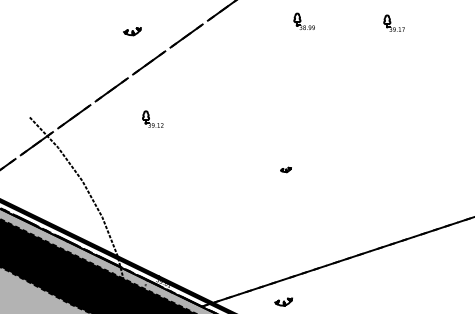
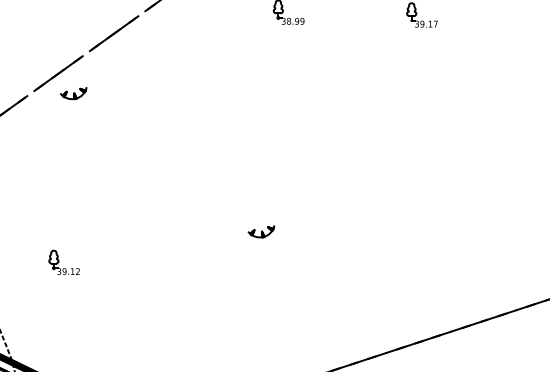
part: (132, 31) -> (73, 93), moved
part: (152, 118) -> (63, 261), moved
part: (285, 169) -> (260, 231), size x1.67

